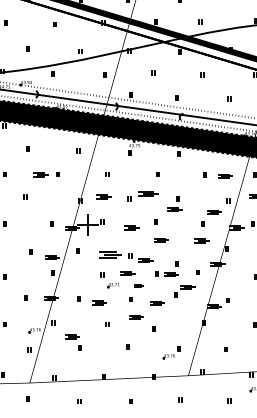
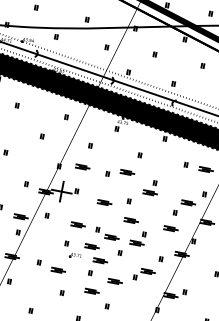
part: (40, 174) -> (24, 133), removed
part: (148, 193) -> (127, 172), size x0.71
part: (110, 254) -> (78, 224), size x0.62
part: (171, 268) -> (138, 237), moved
part: (138, 285) -> (100, 260), size x1.67
part: (72, 336) -> (25, 298), removed

